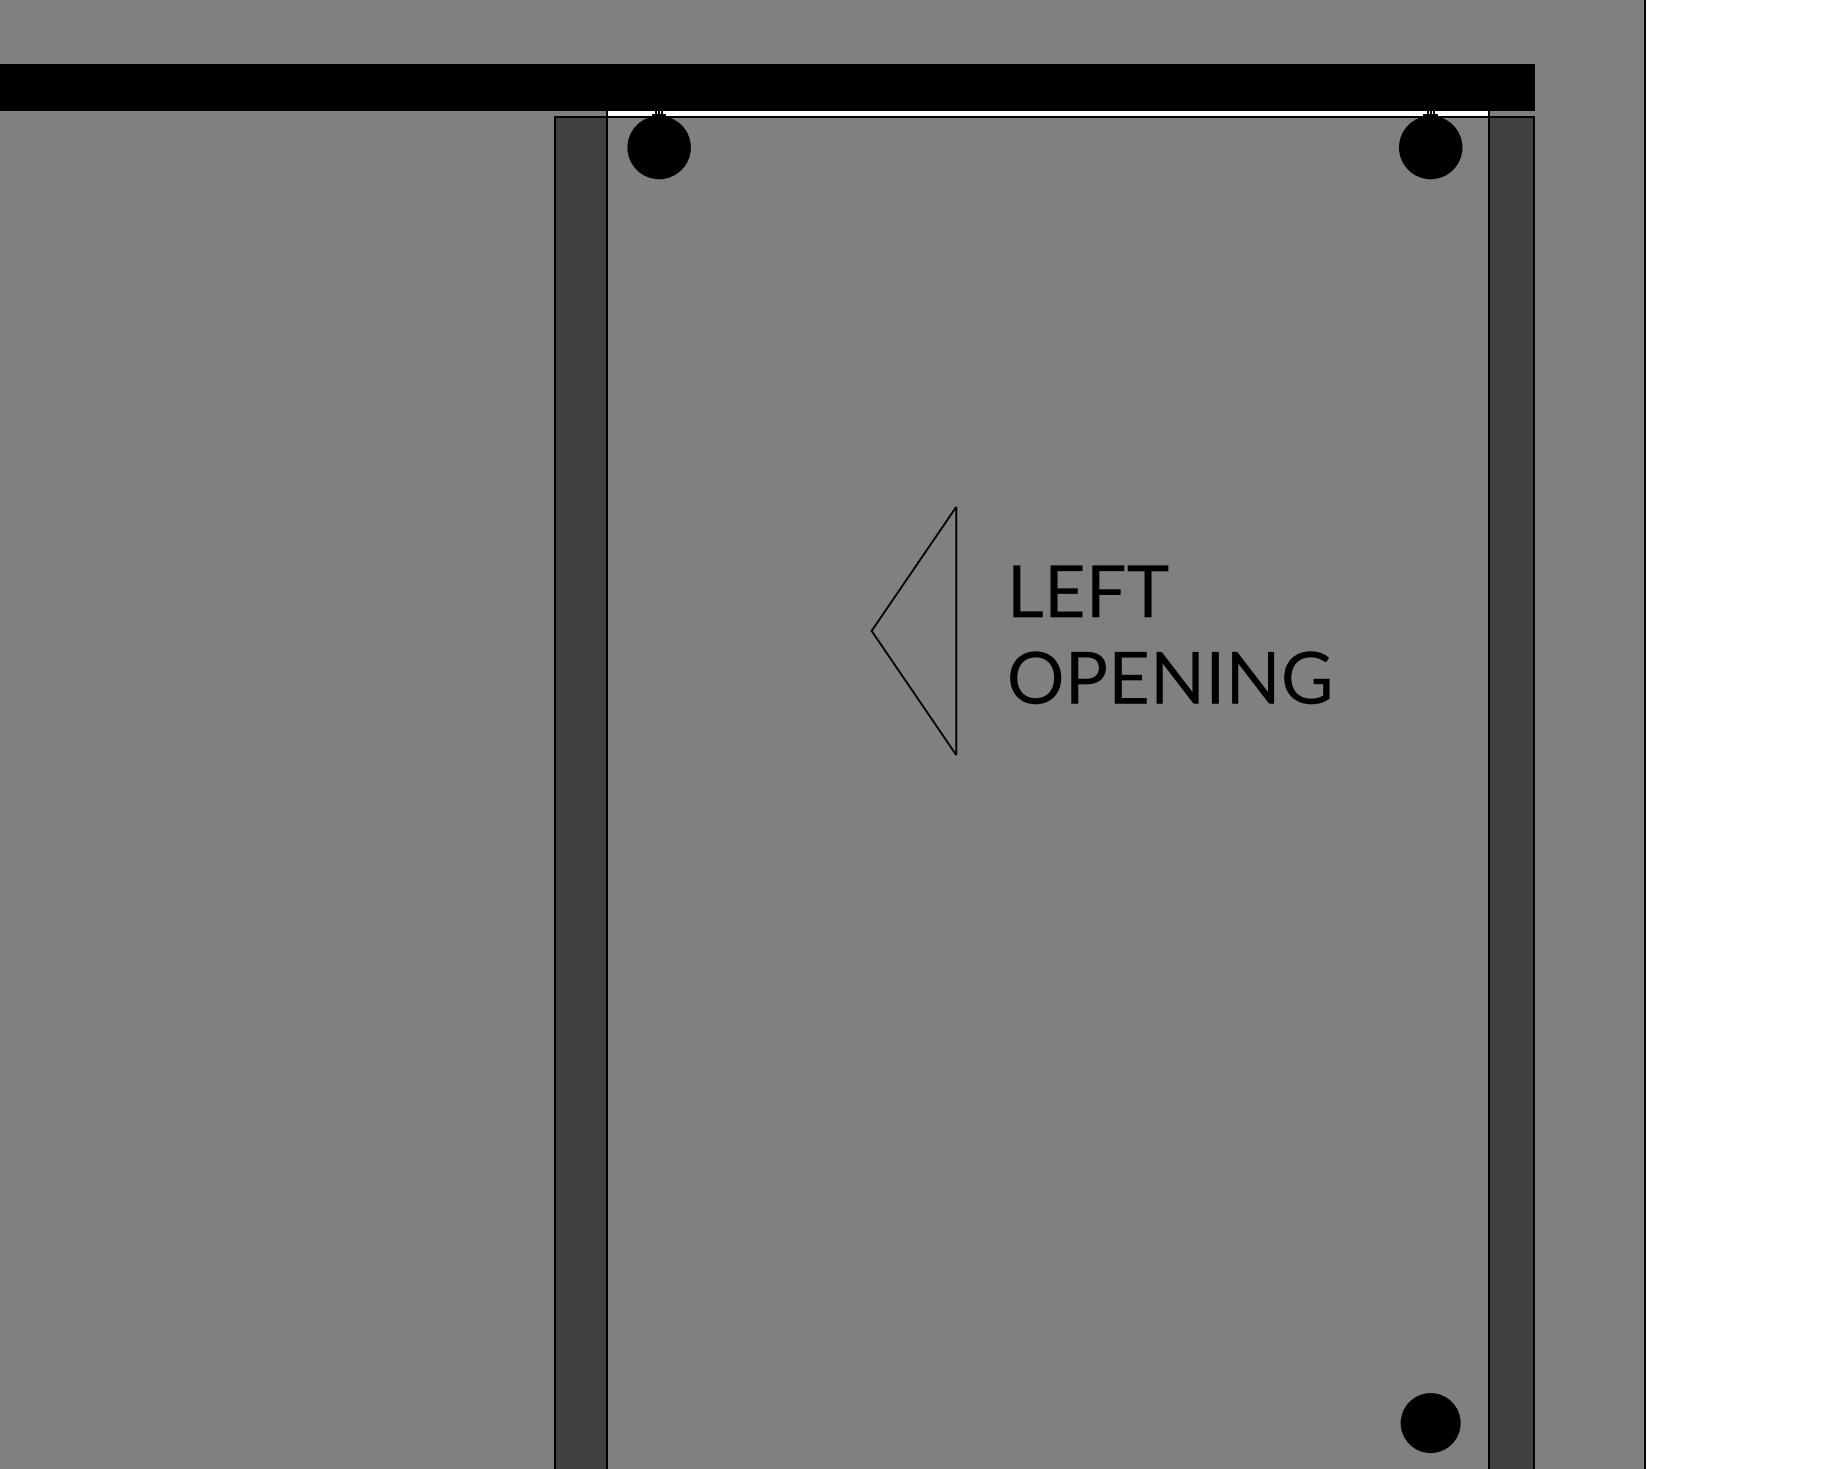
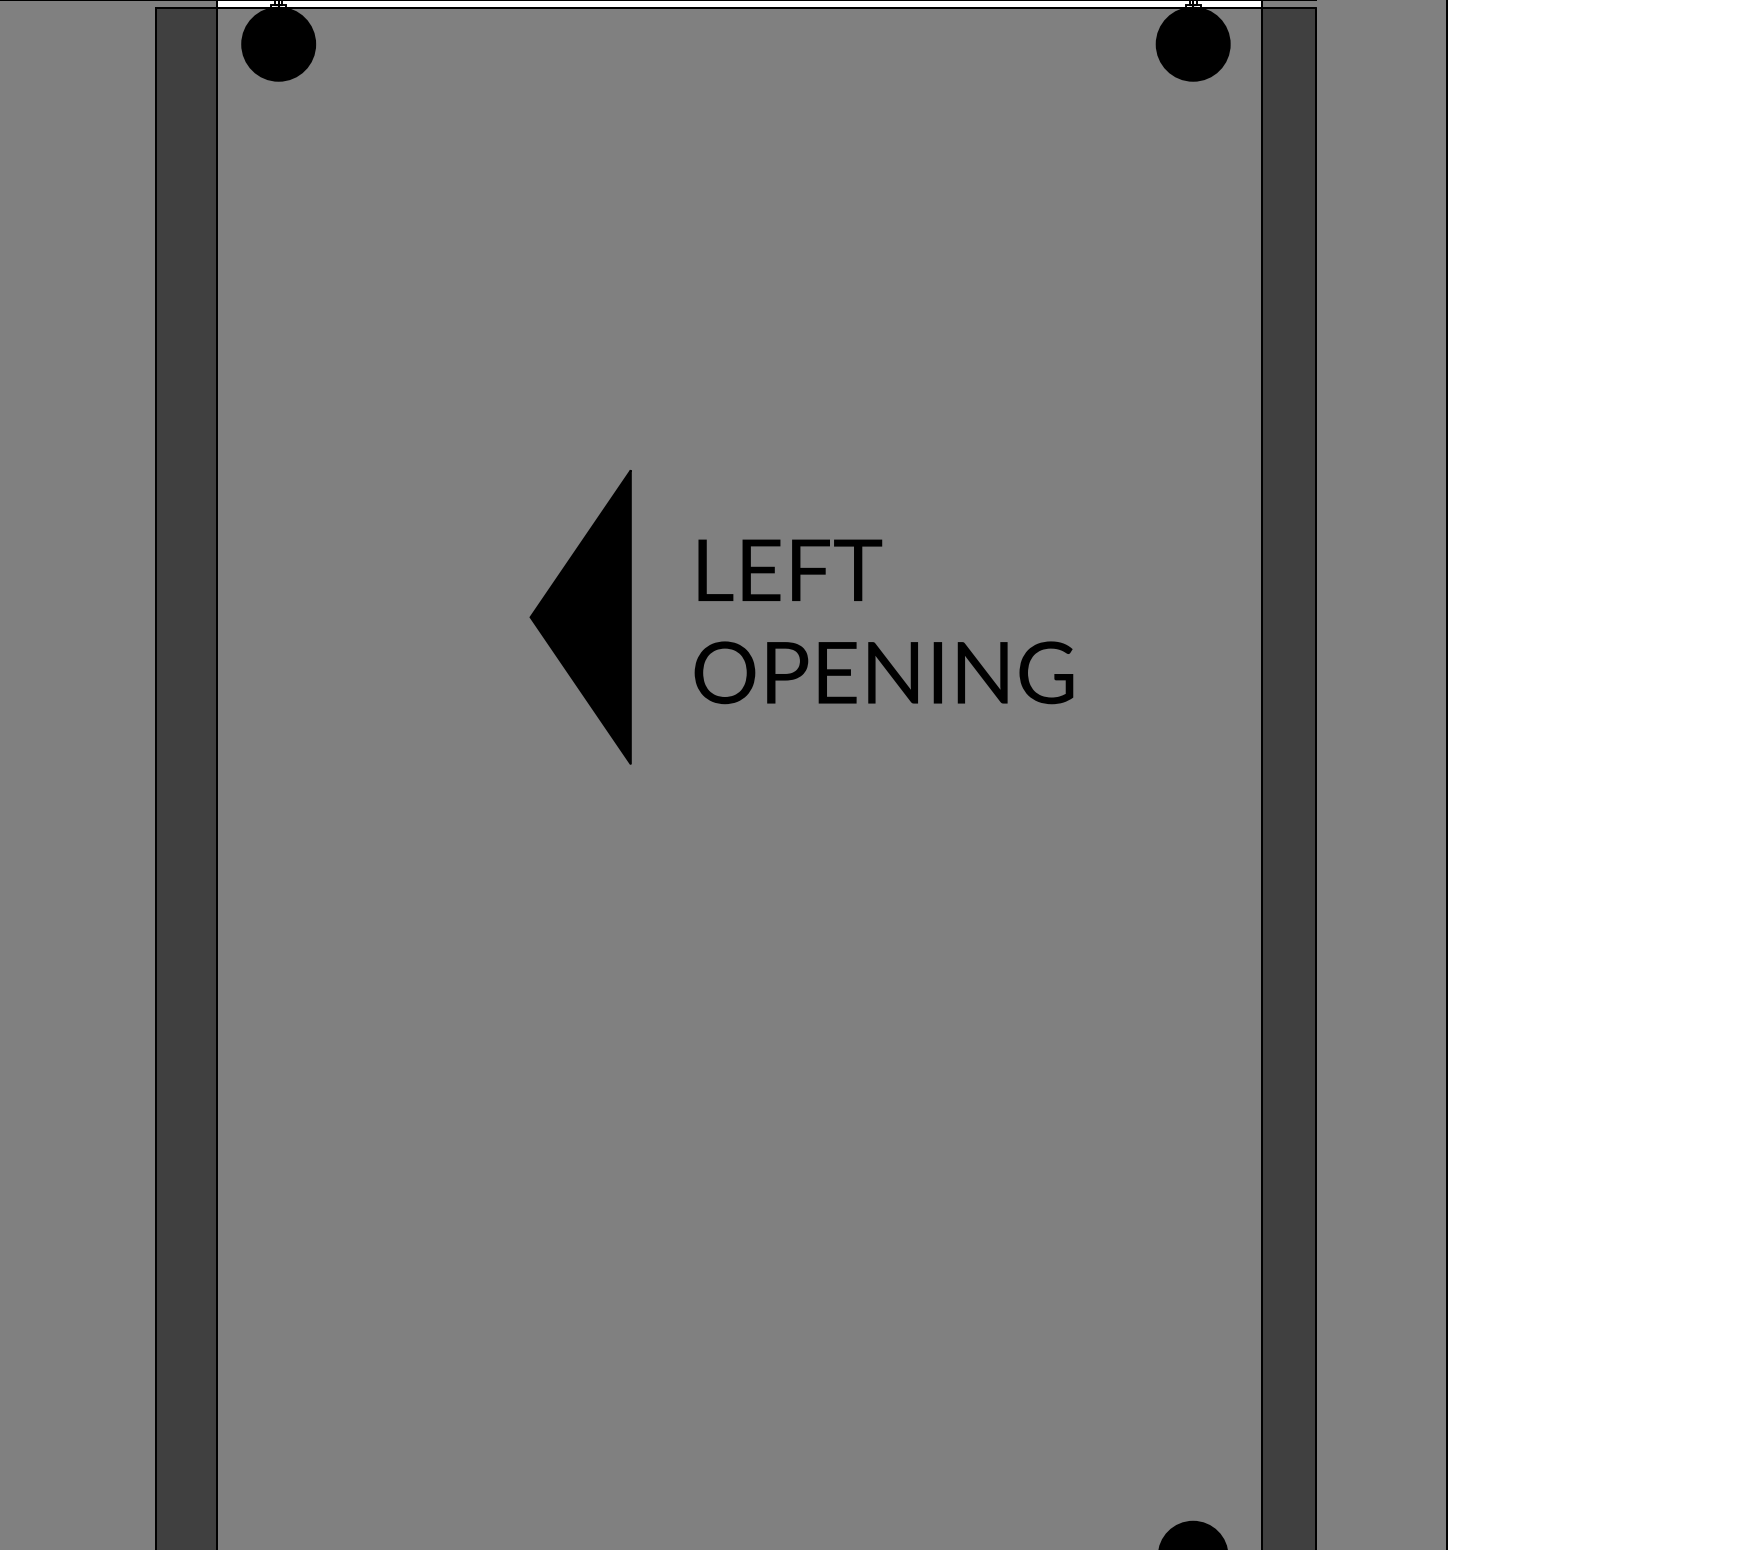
fill: (913, 630) -> (580, 616), added

